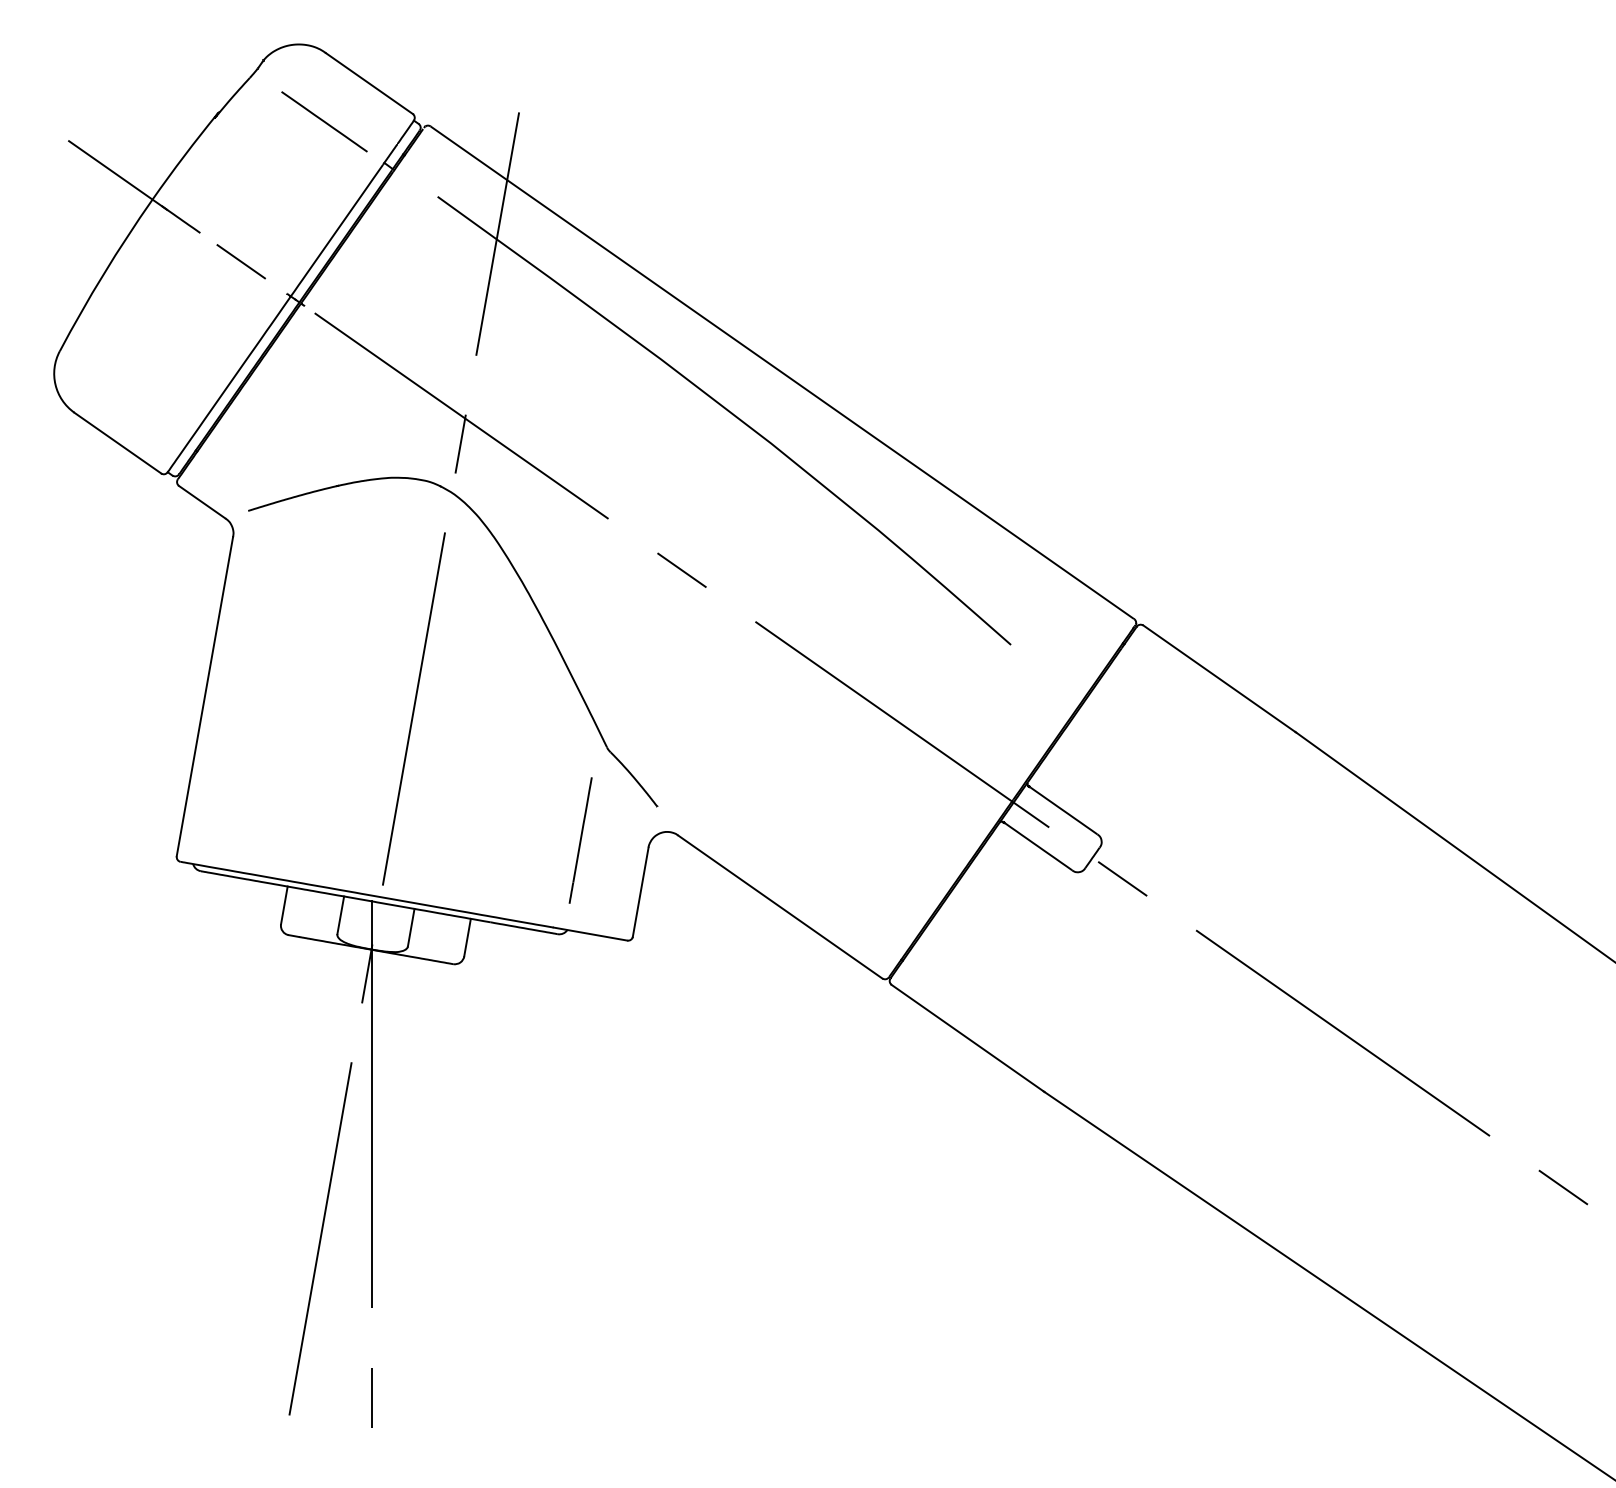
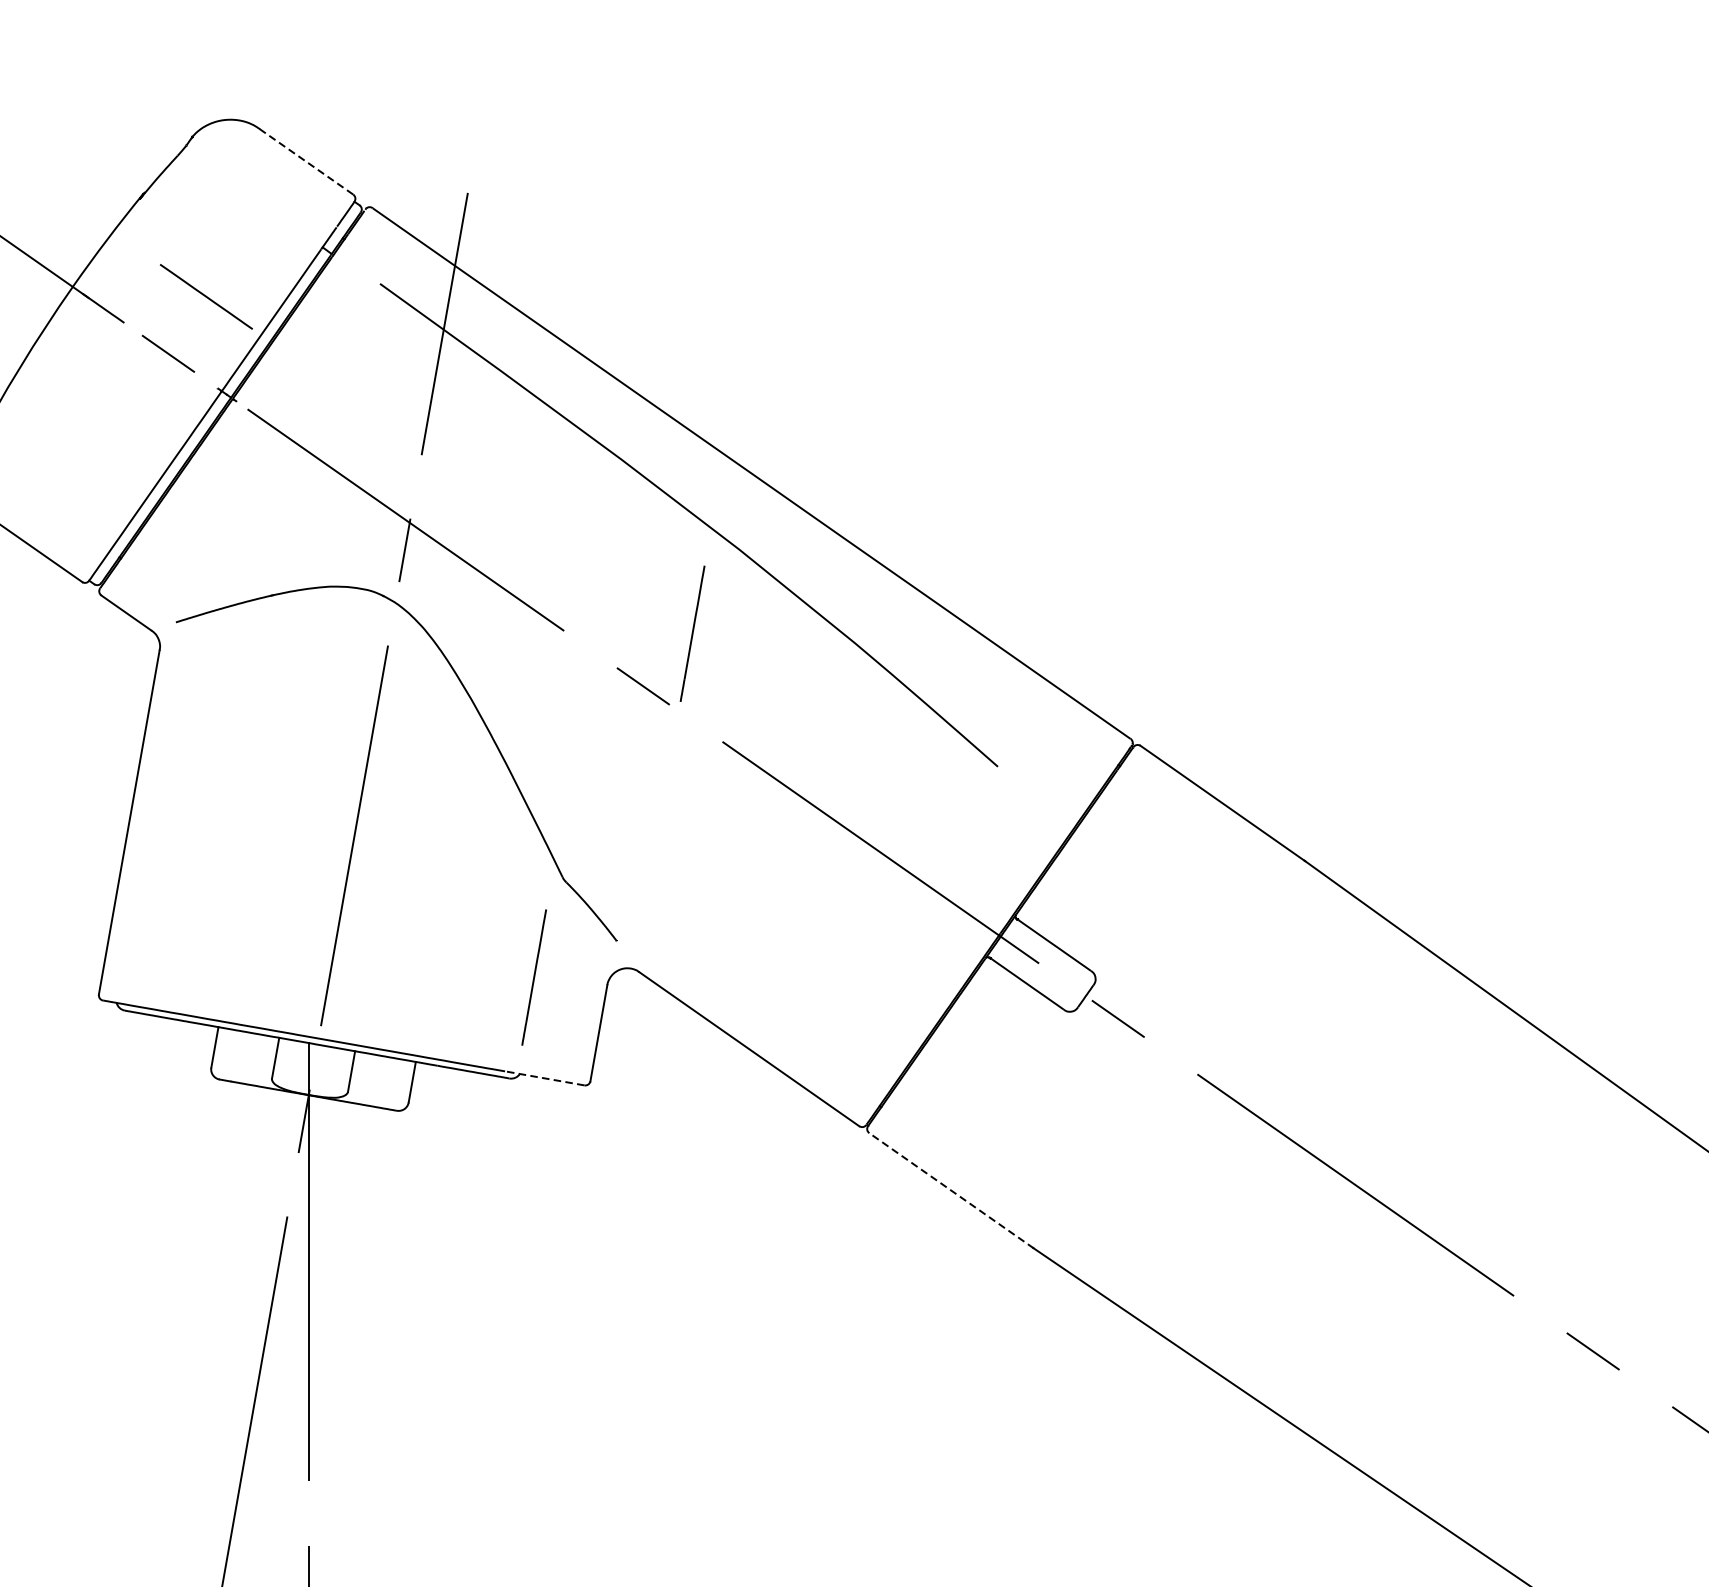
line: (369, 83) -> (306, 161), solid -> dashed
line: (324, 121) -> (206, 296), moved
line: (727, 521) -> (692, 633), added
line: (590, 934) -> (544, 1078), solid -> dashed
line: (967, 1038) -> (951, 1190), solid -> dashed

